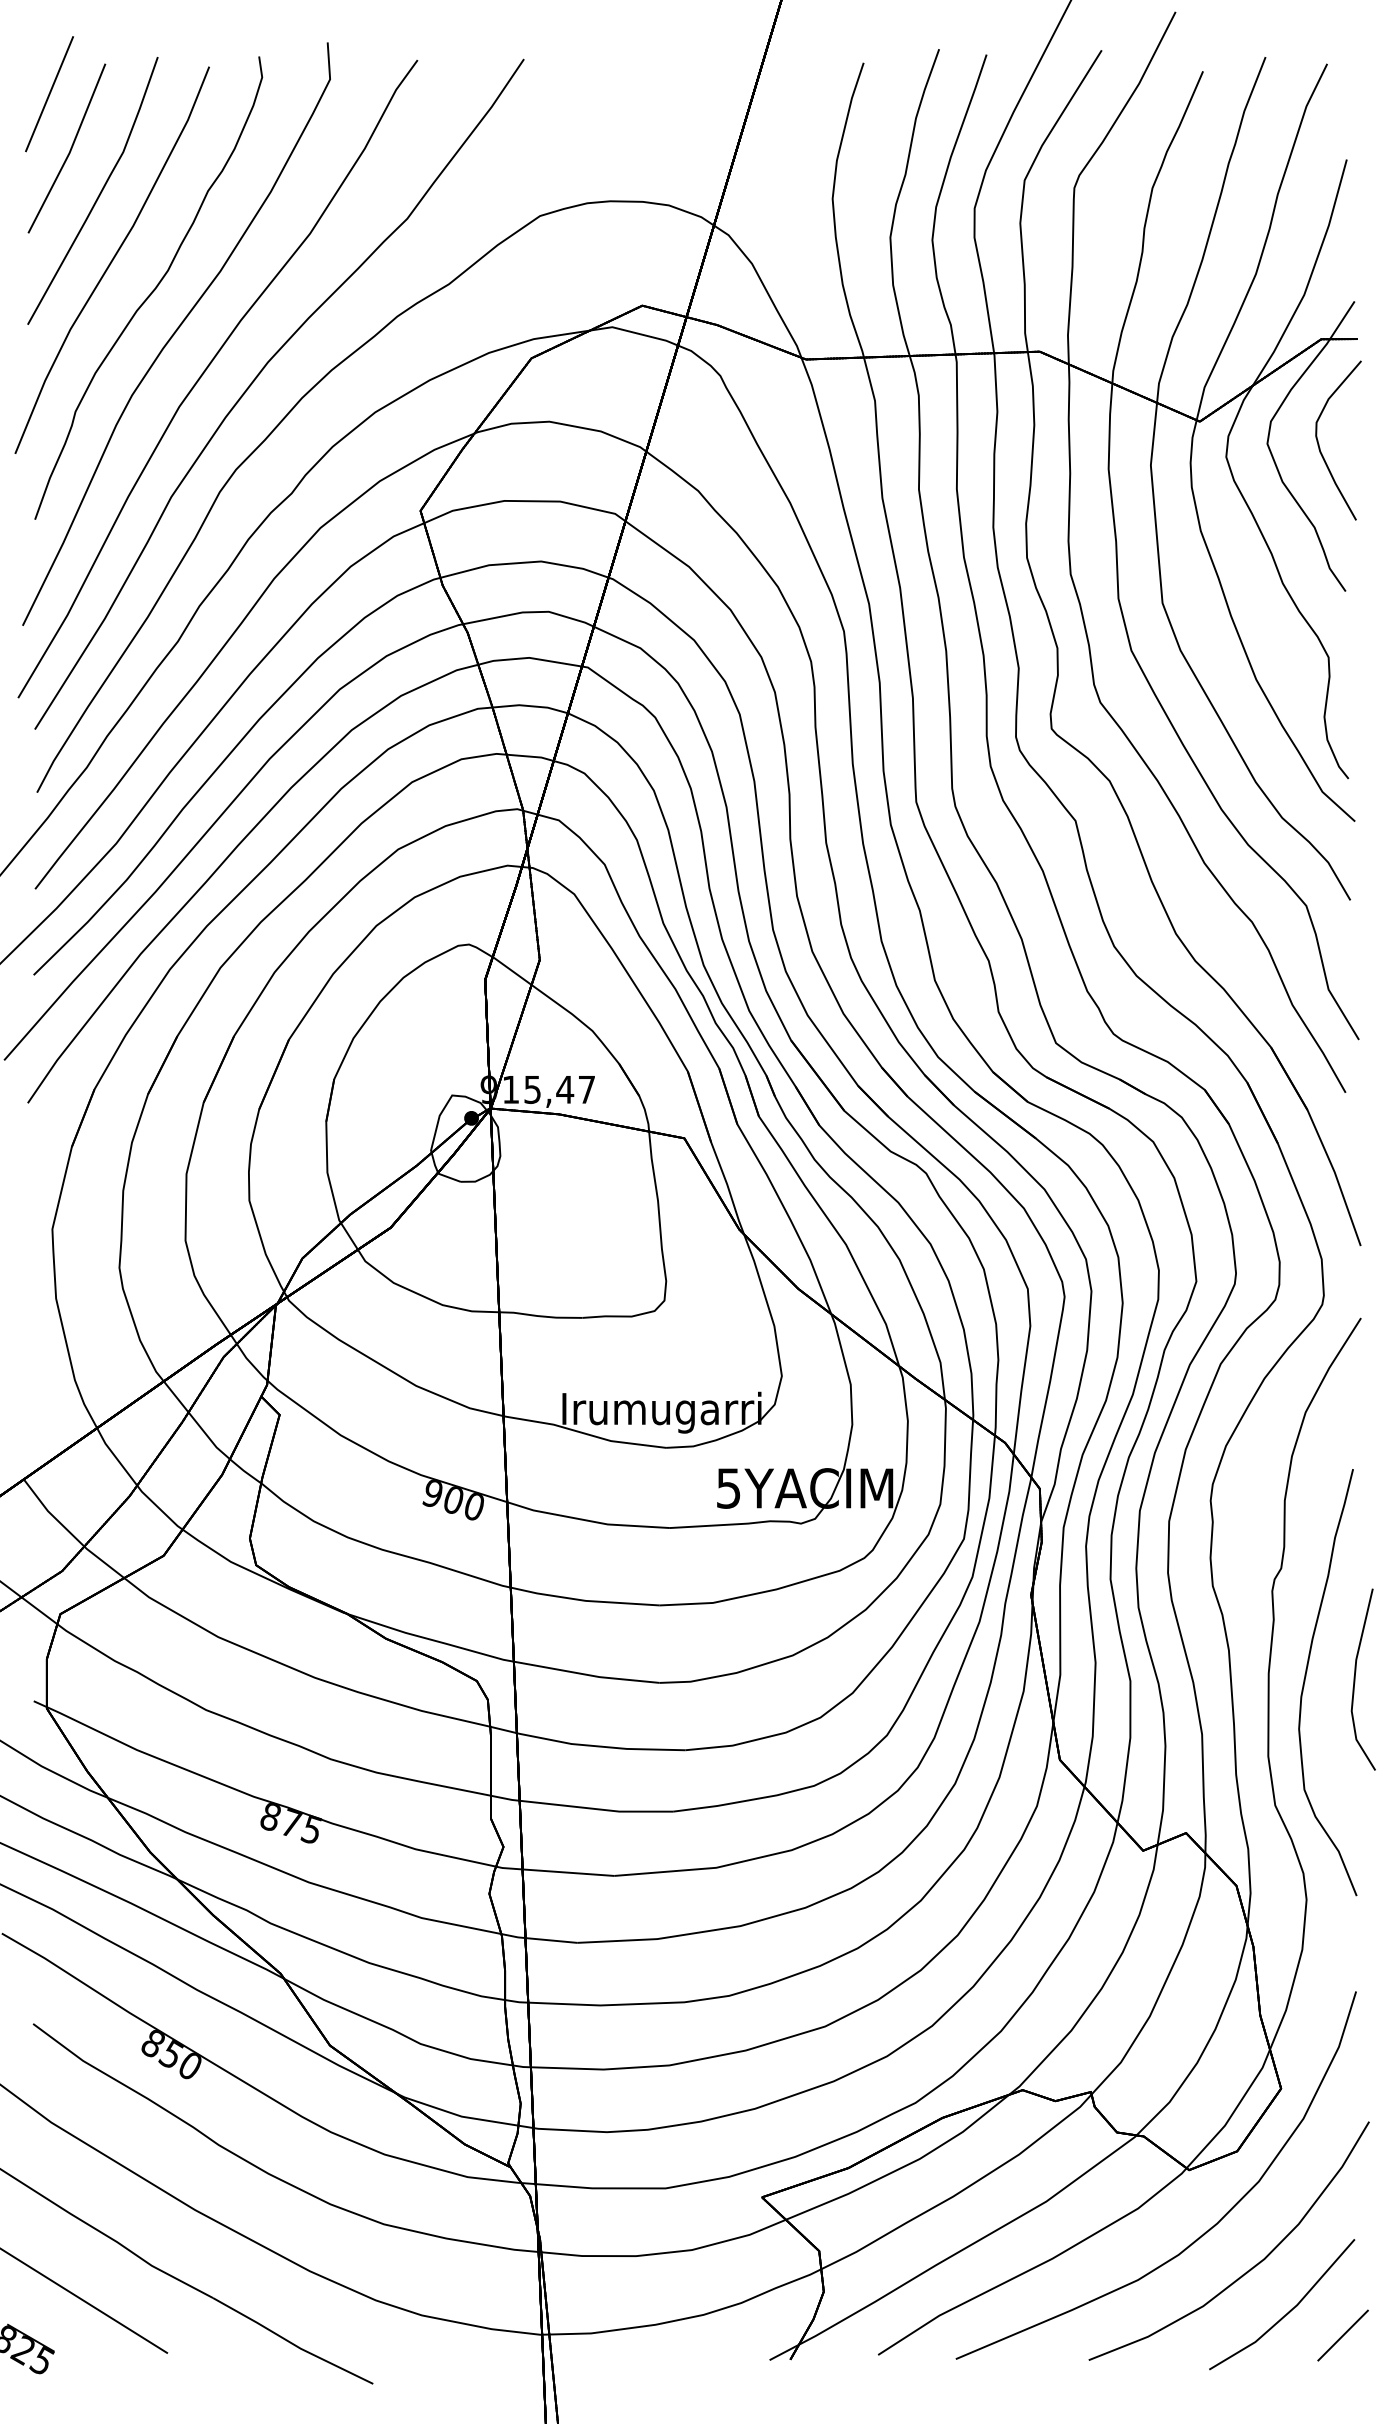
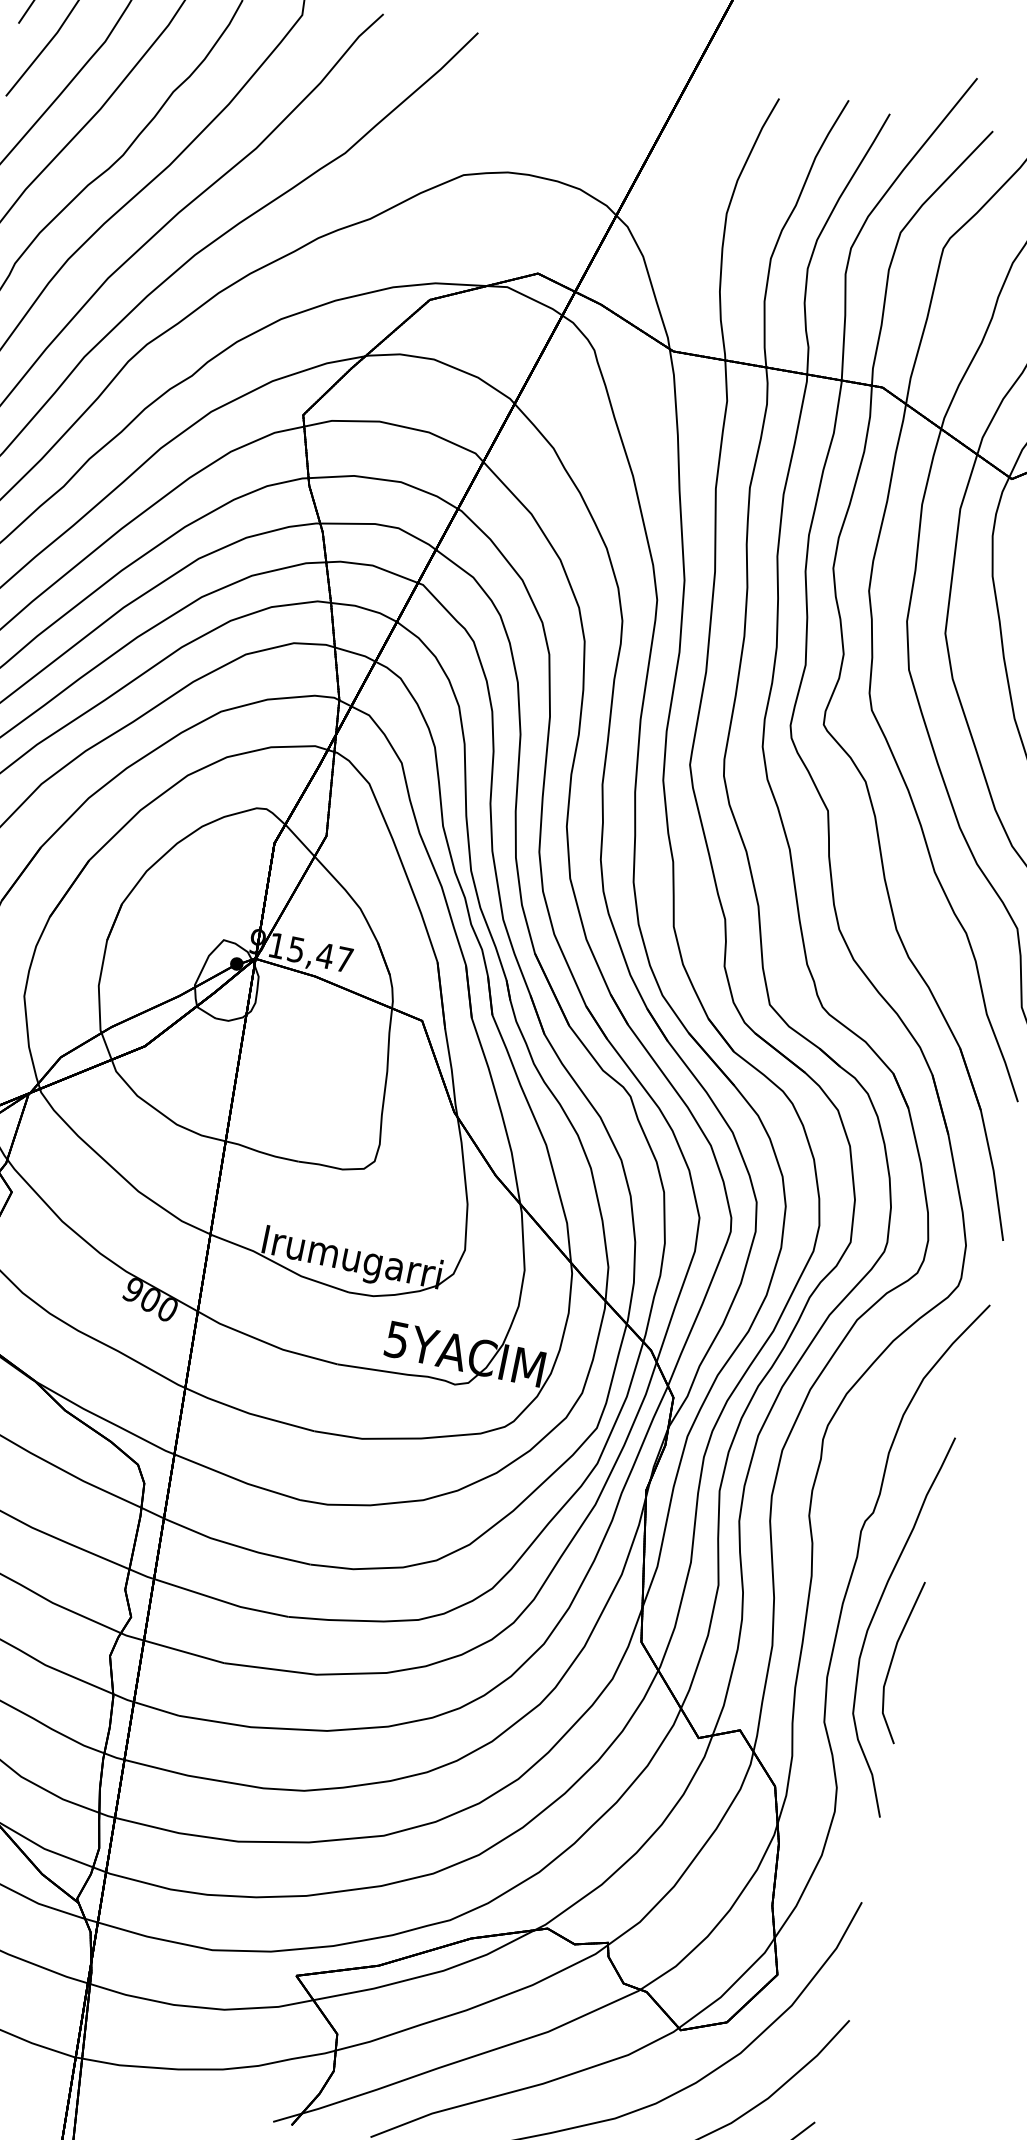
line: (1355, 1679) -> (893, 1659), moved

